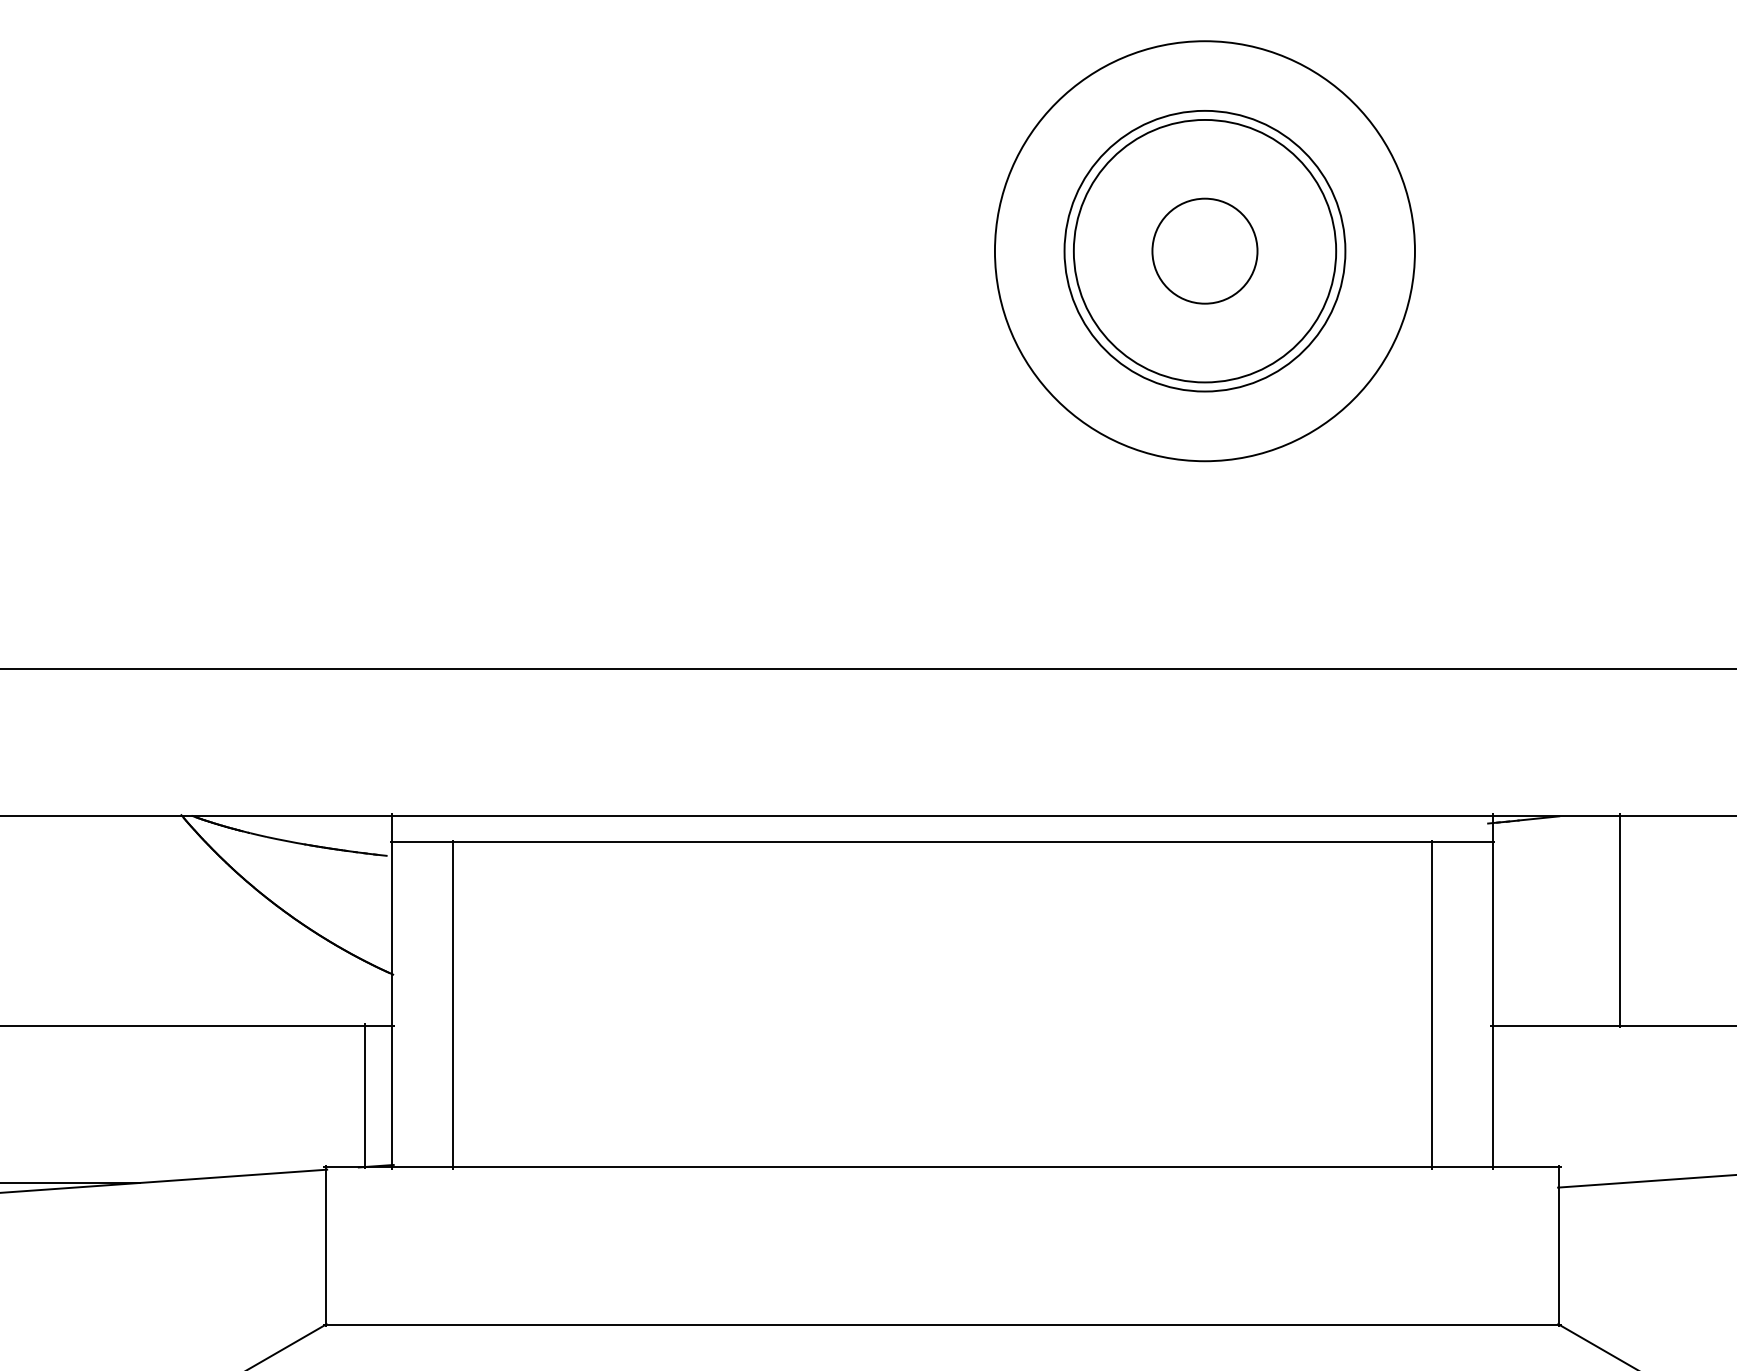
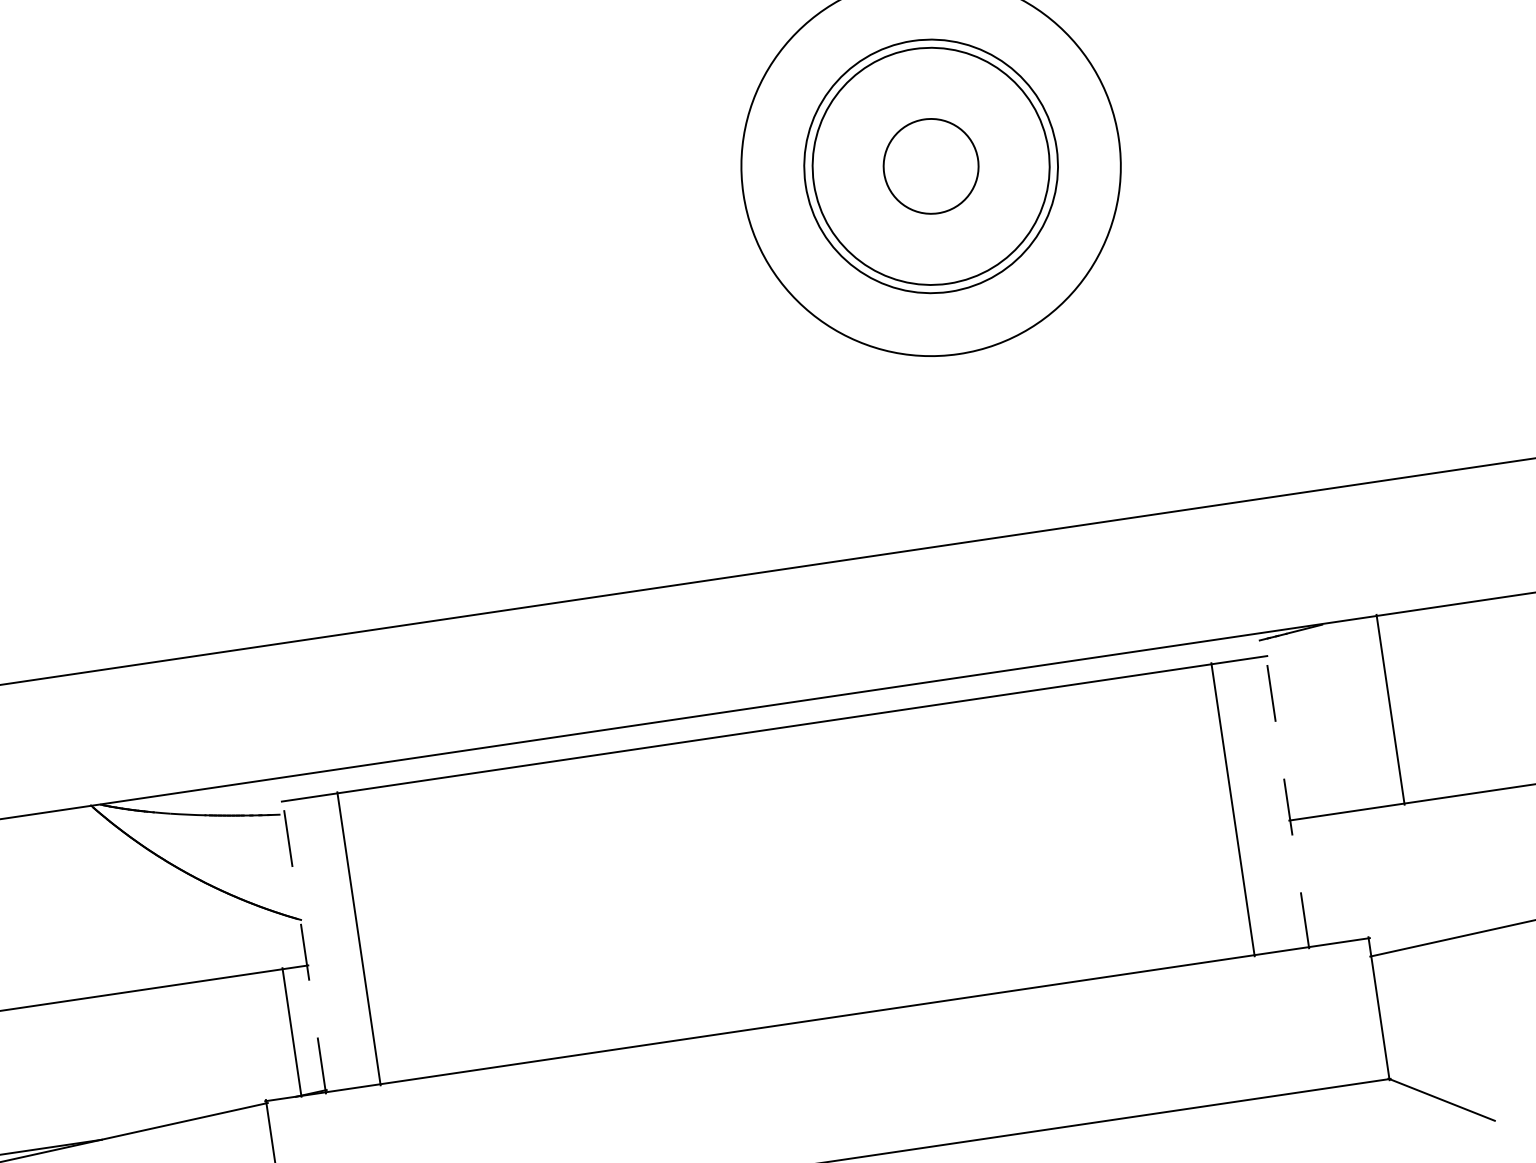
line: (392, 990) -> (302, 934), solid -> dashed
line: (1492, 990) -> (1285, 789), solid -> dashed

